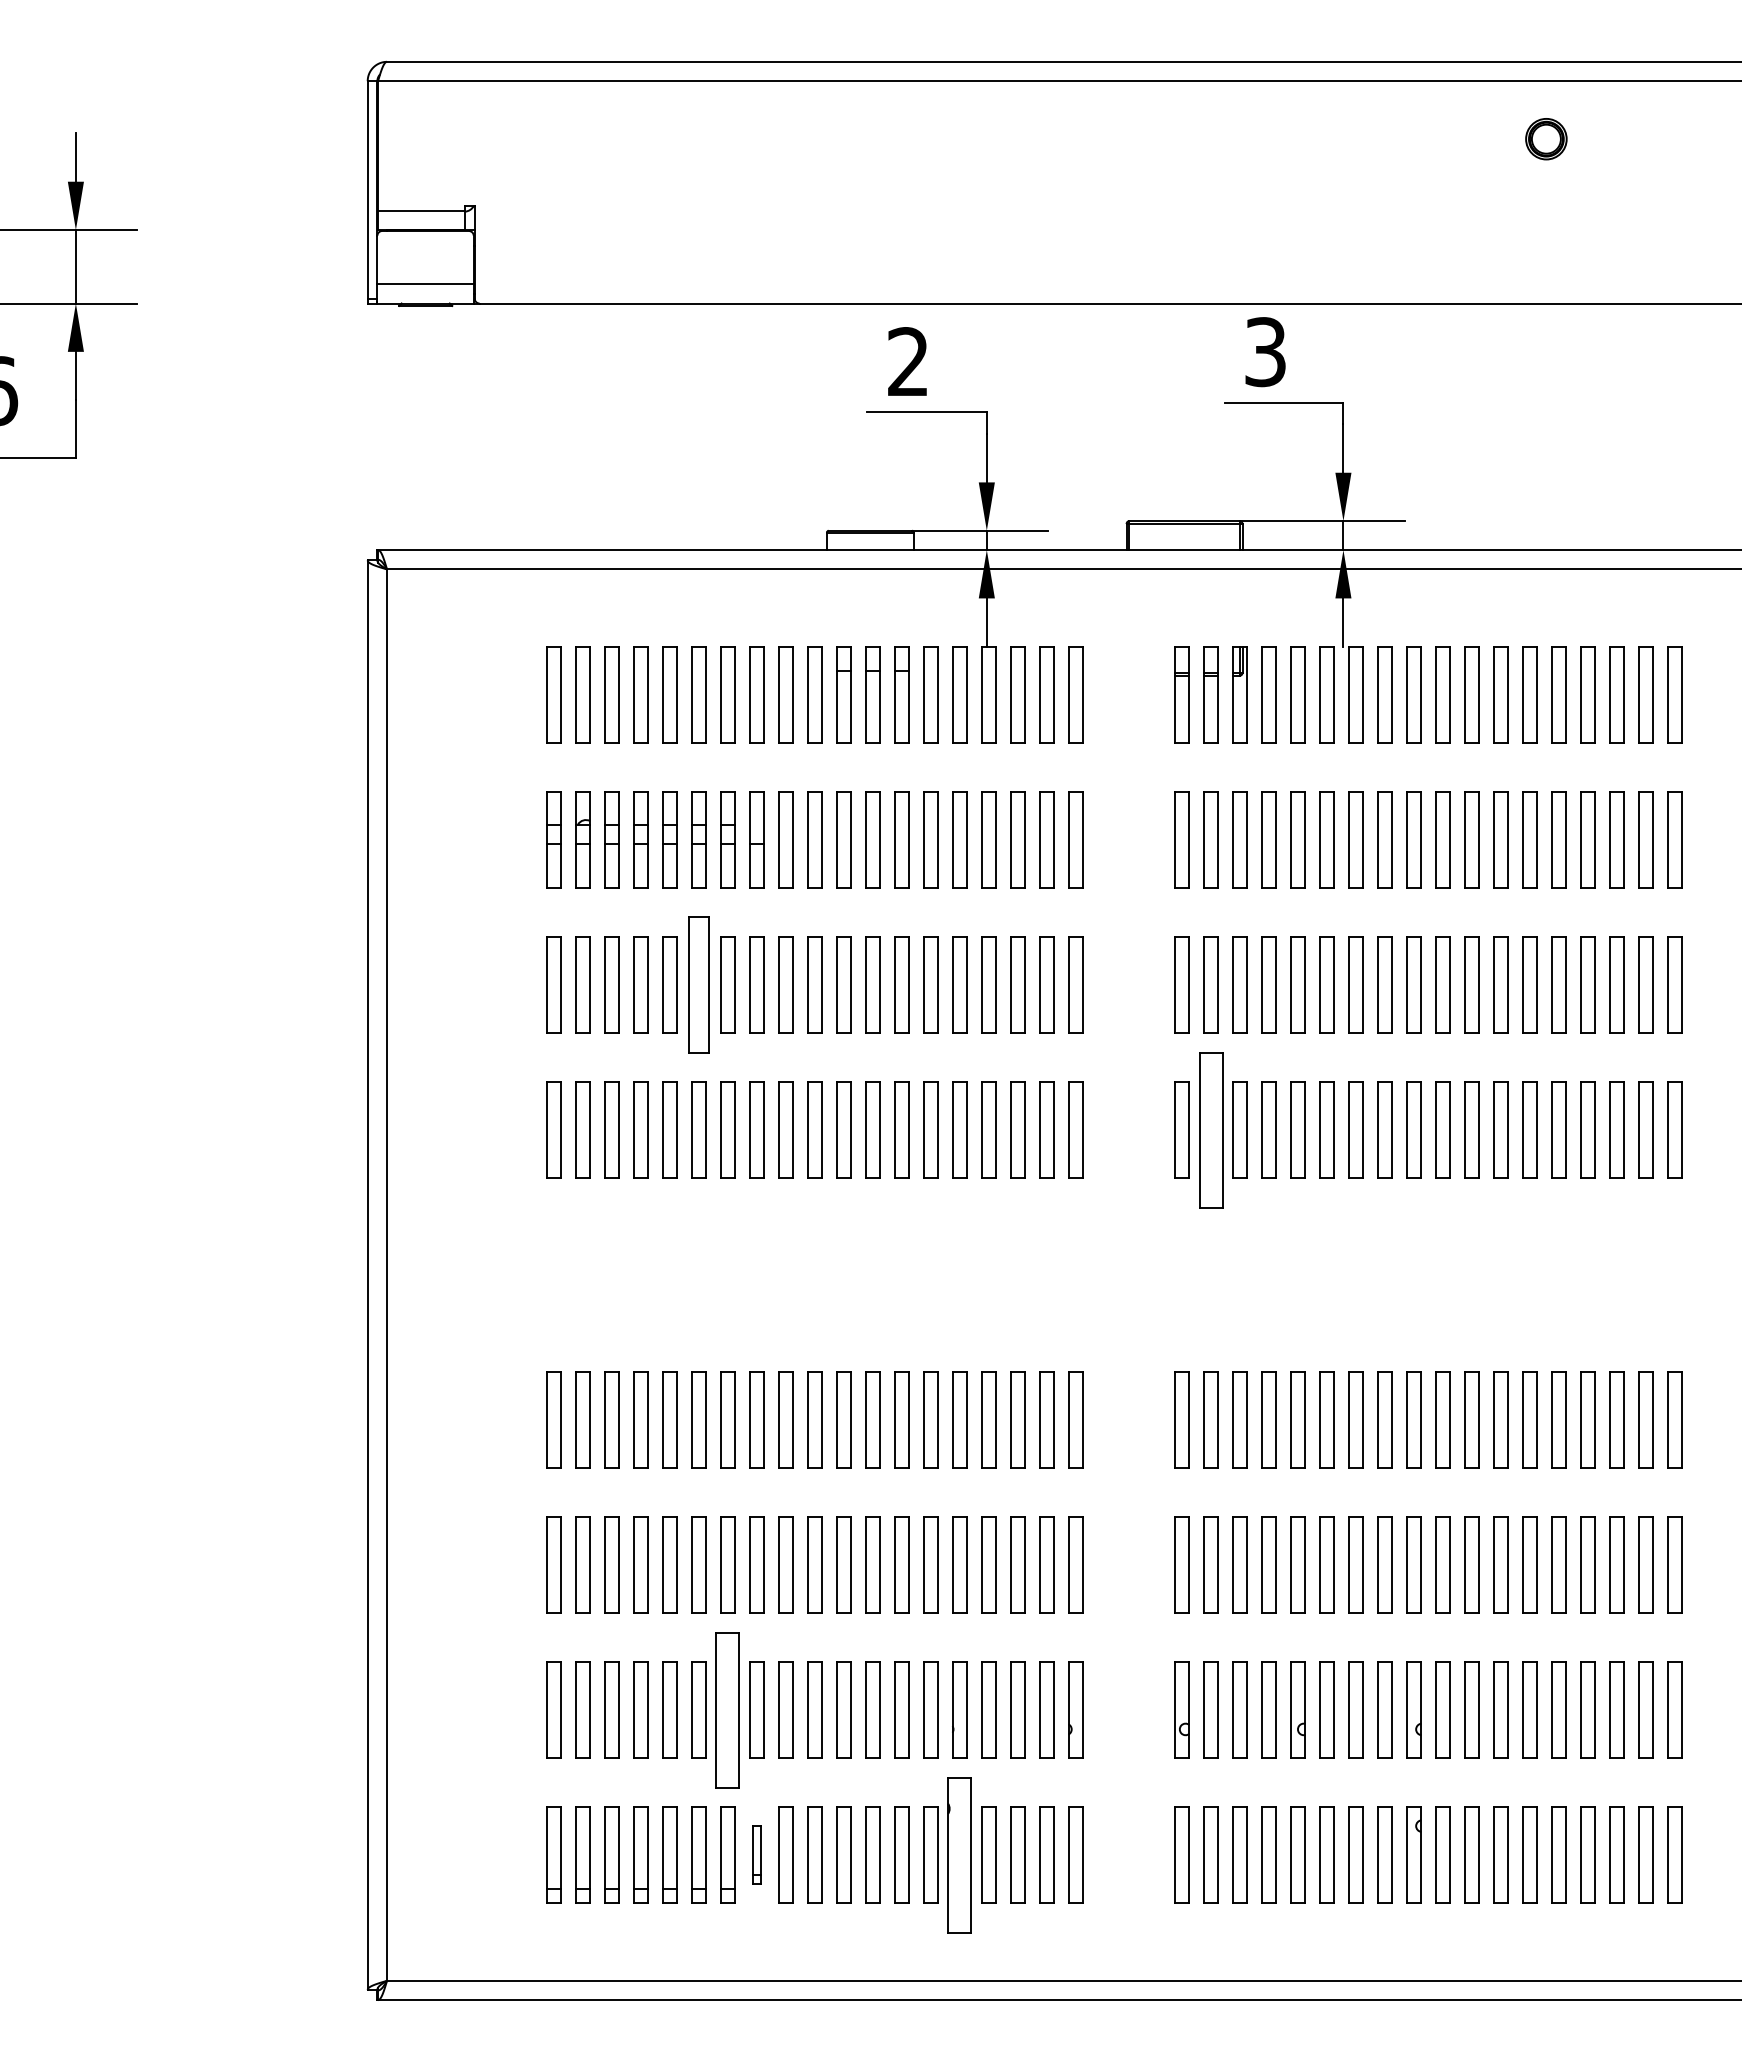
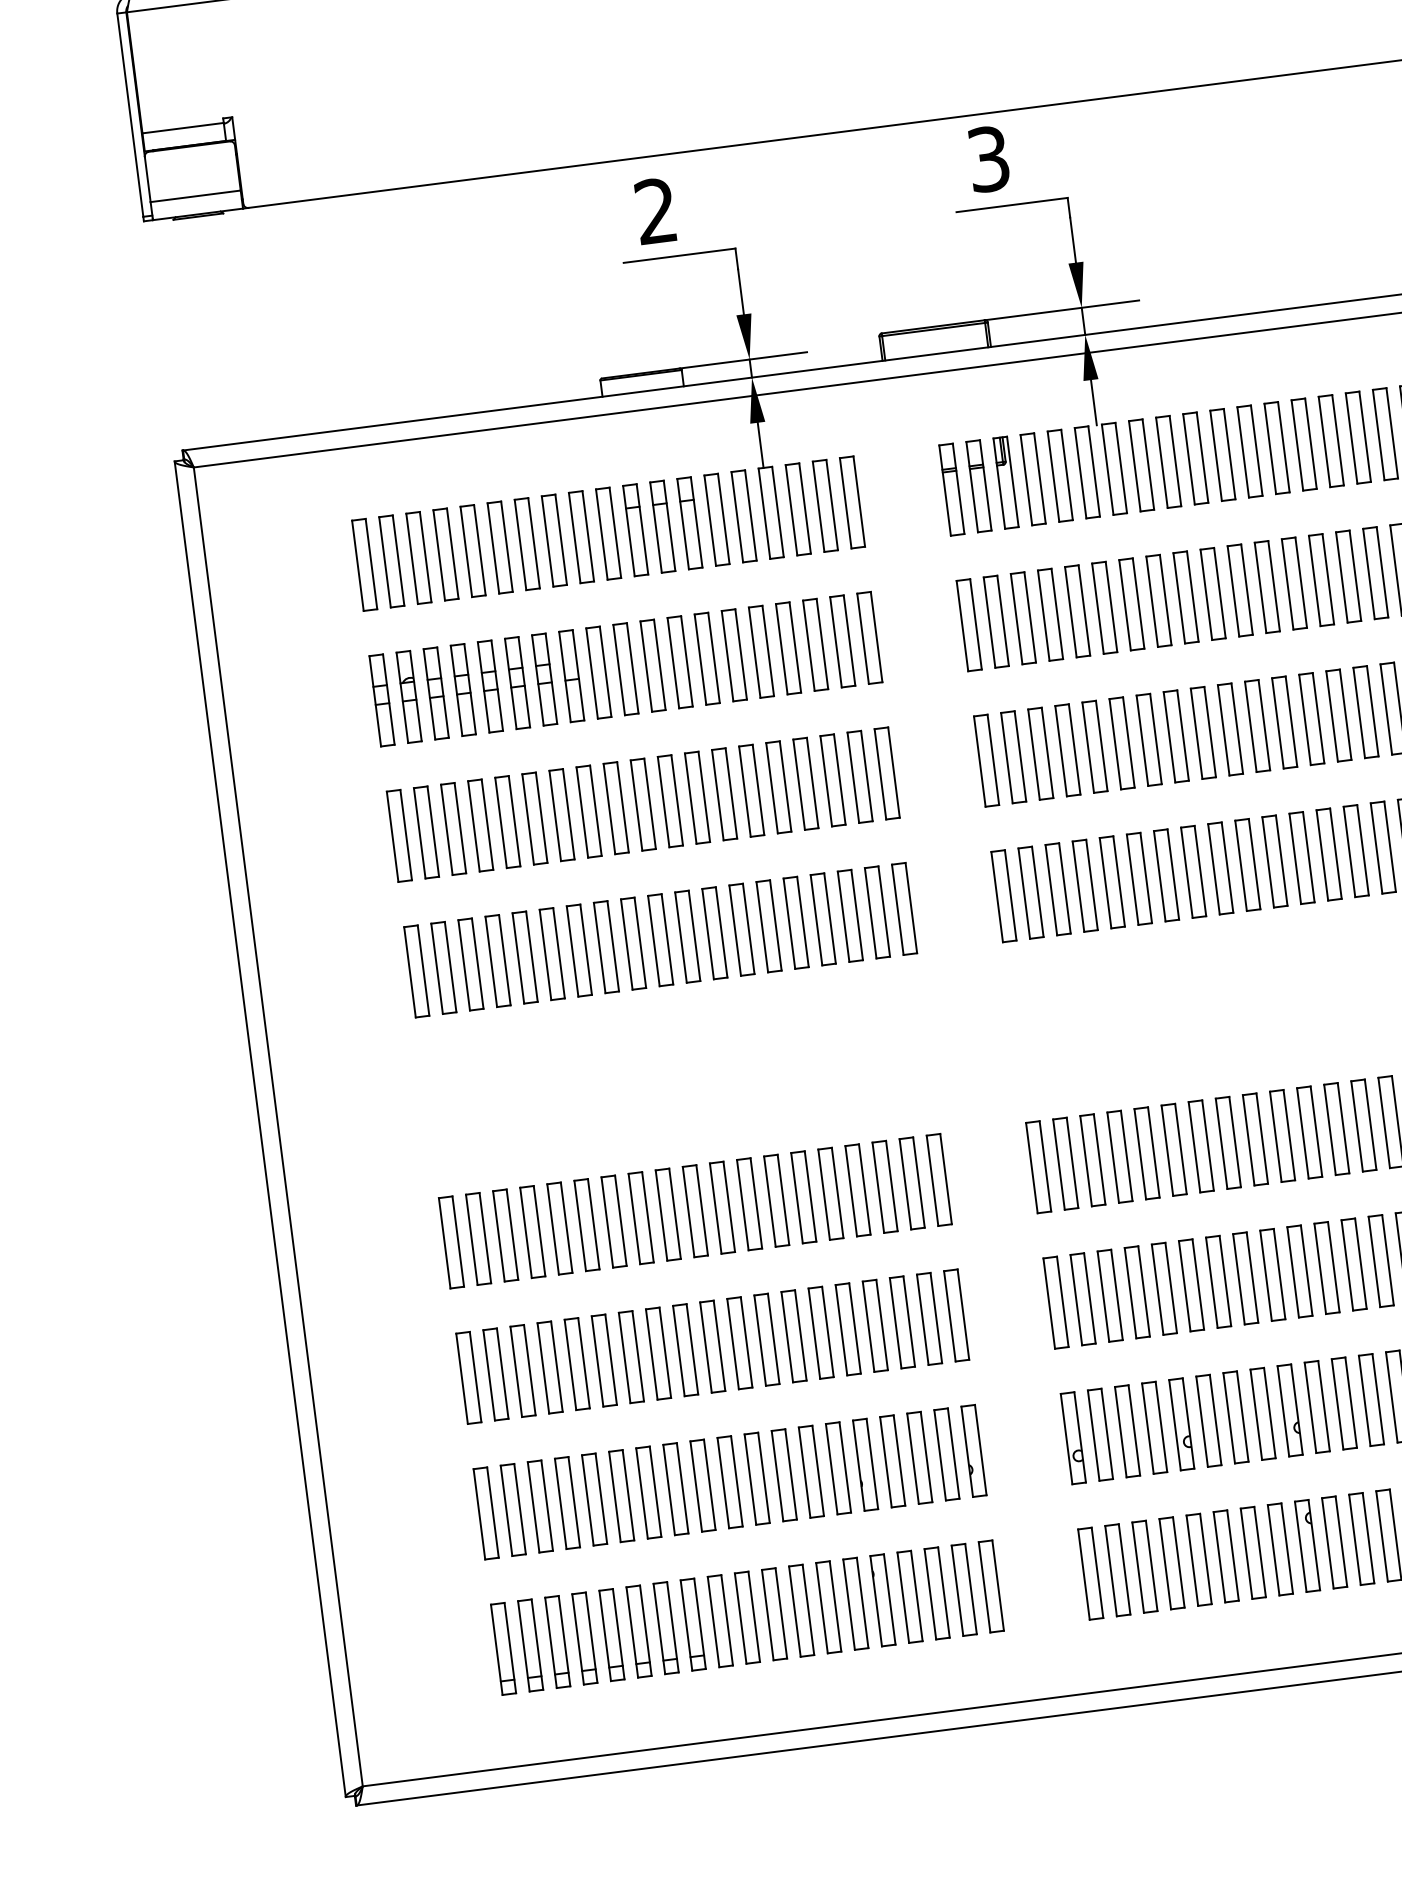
part: (698, 984) -> (534, 818), size x0.71
part: (1210, 1129) -> (1030, 892), size x0.62
part: (727, 1709) -> (648, 1492), size x0.62
part: (756, 1854) -> (692, 1624), size x1.67
part: (959, 1854) -> (882, 1599), size x0.62

